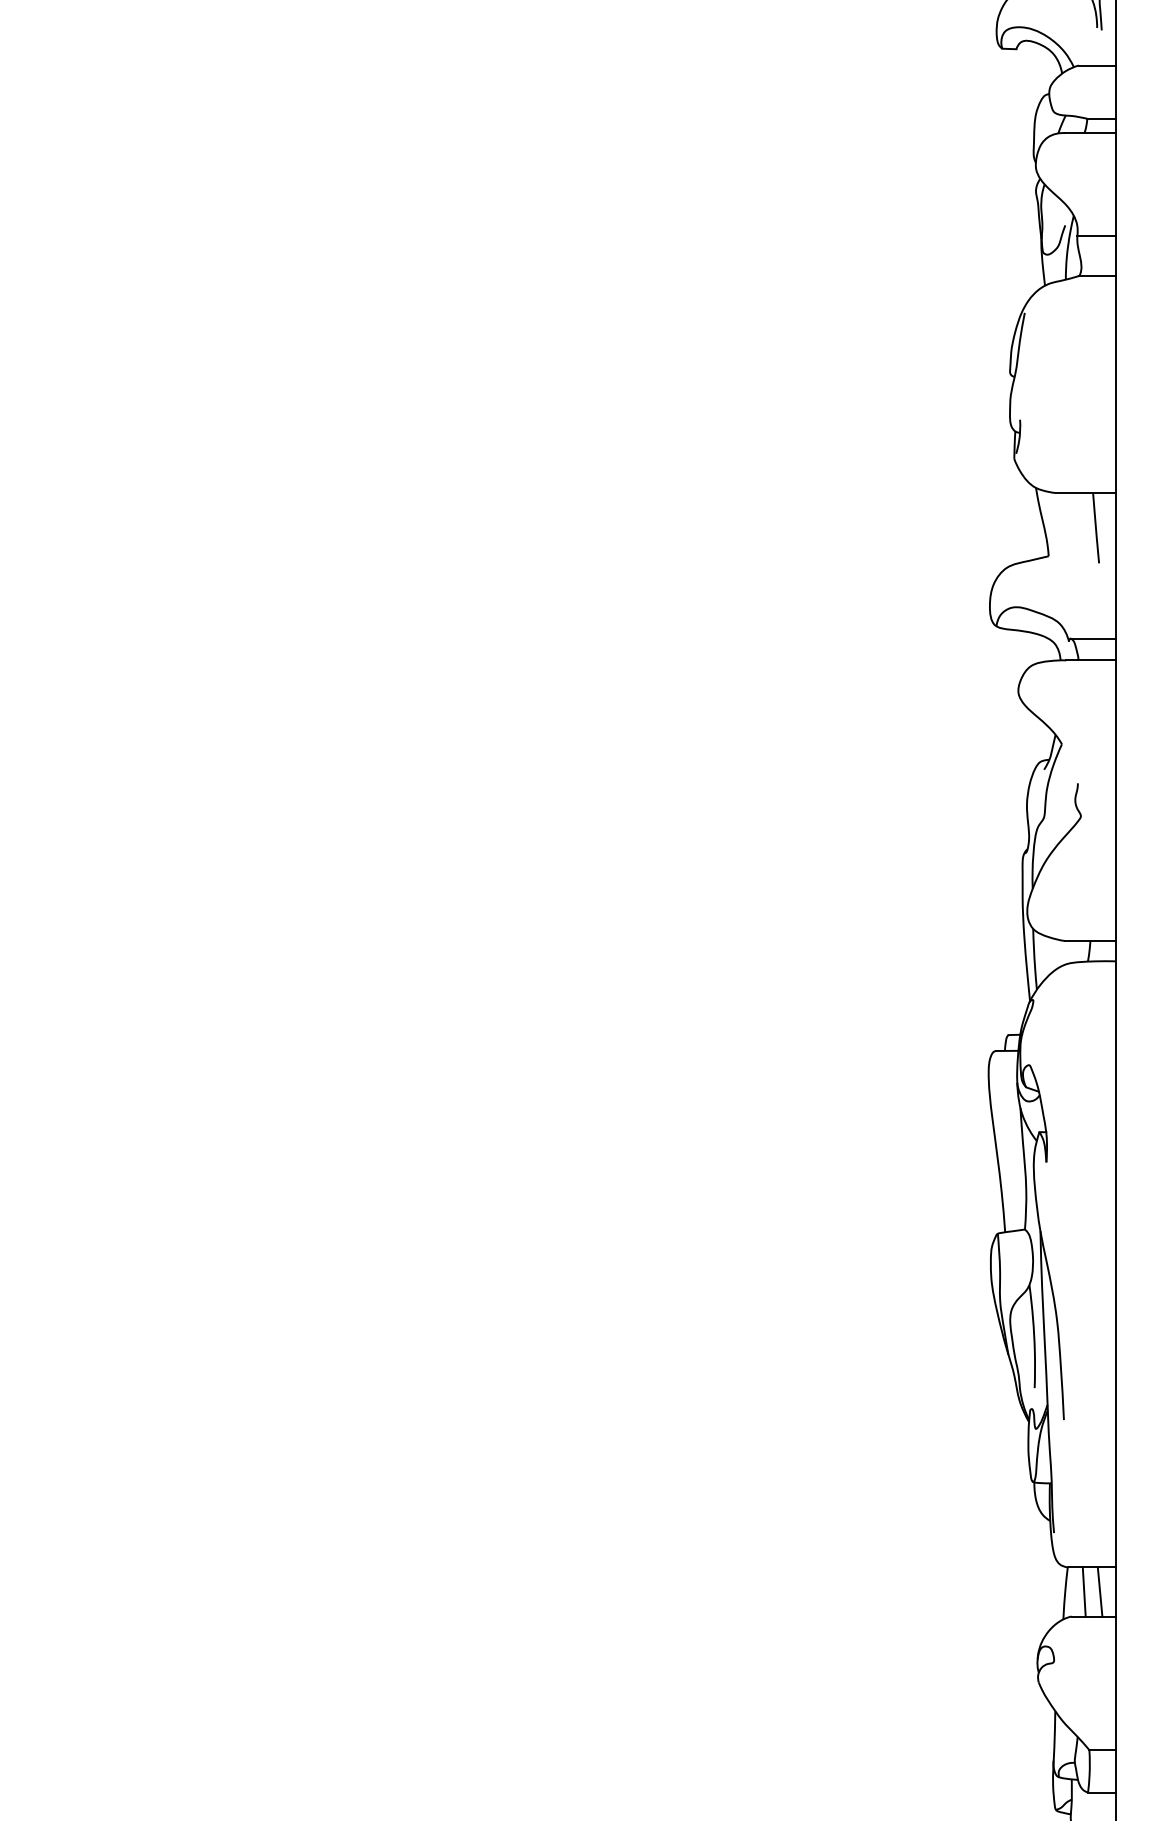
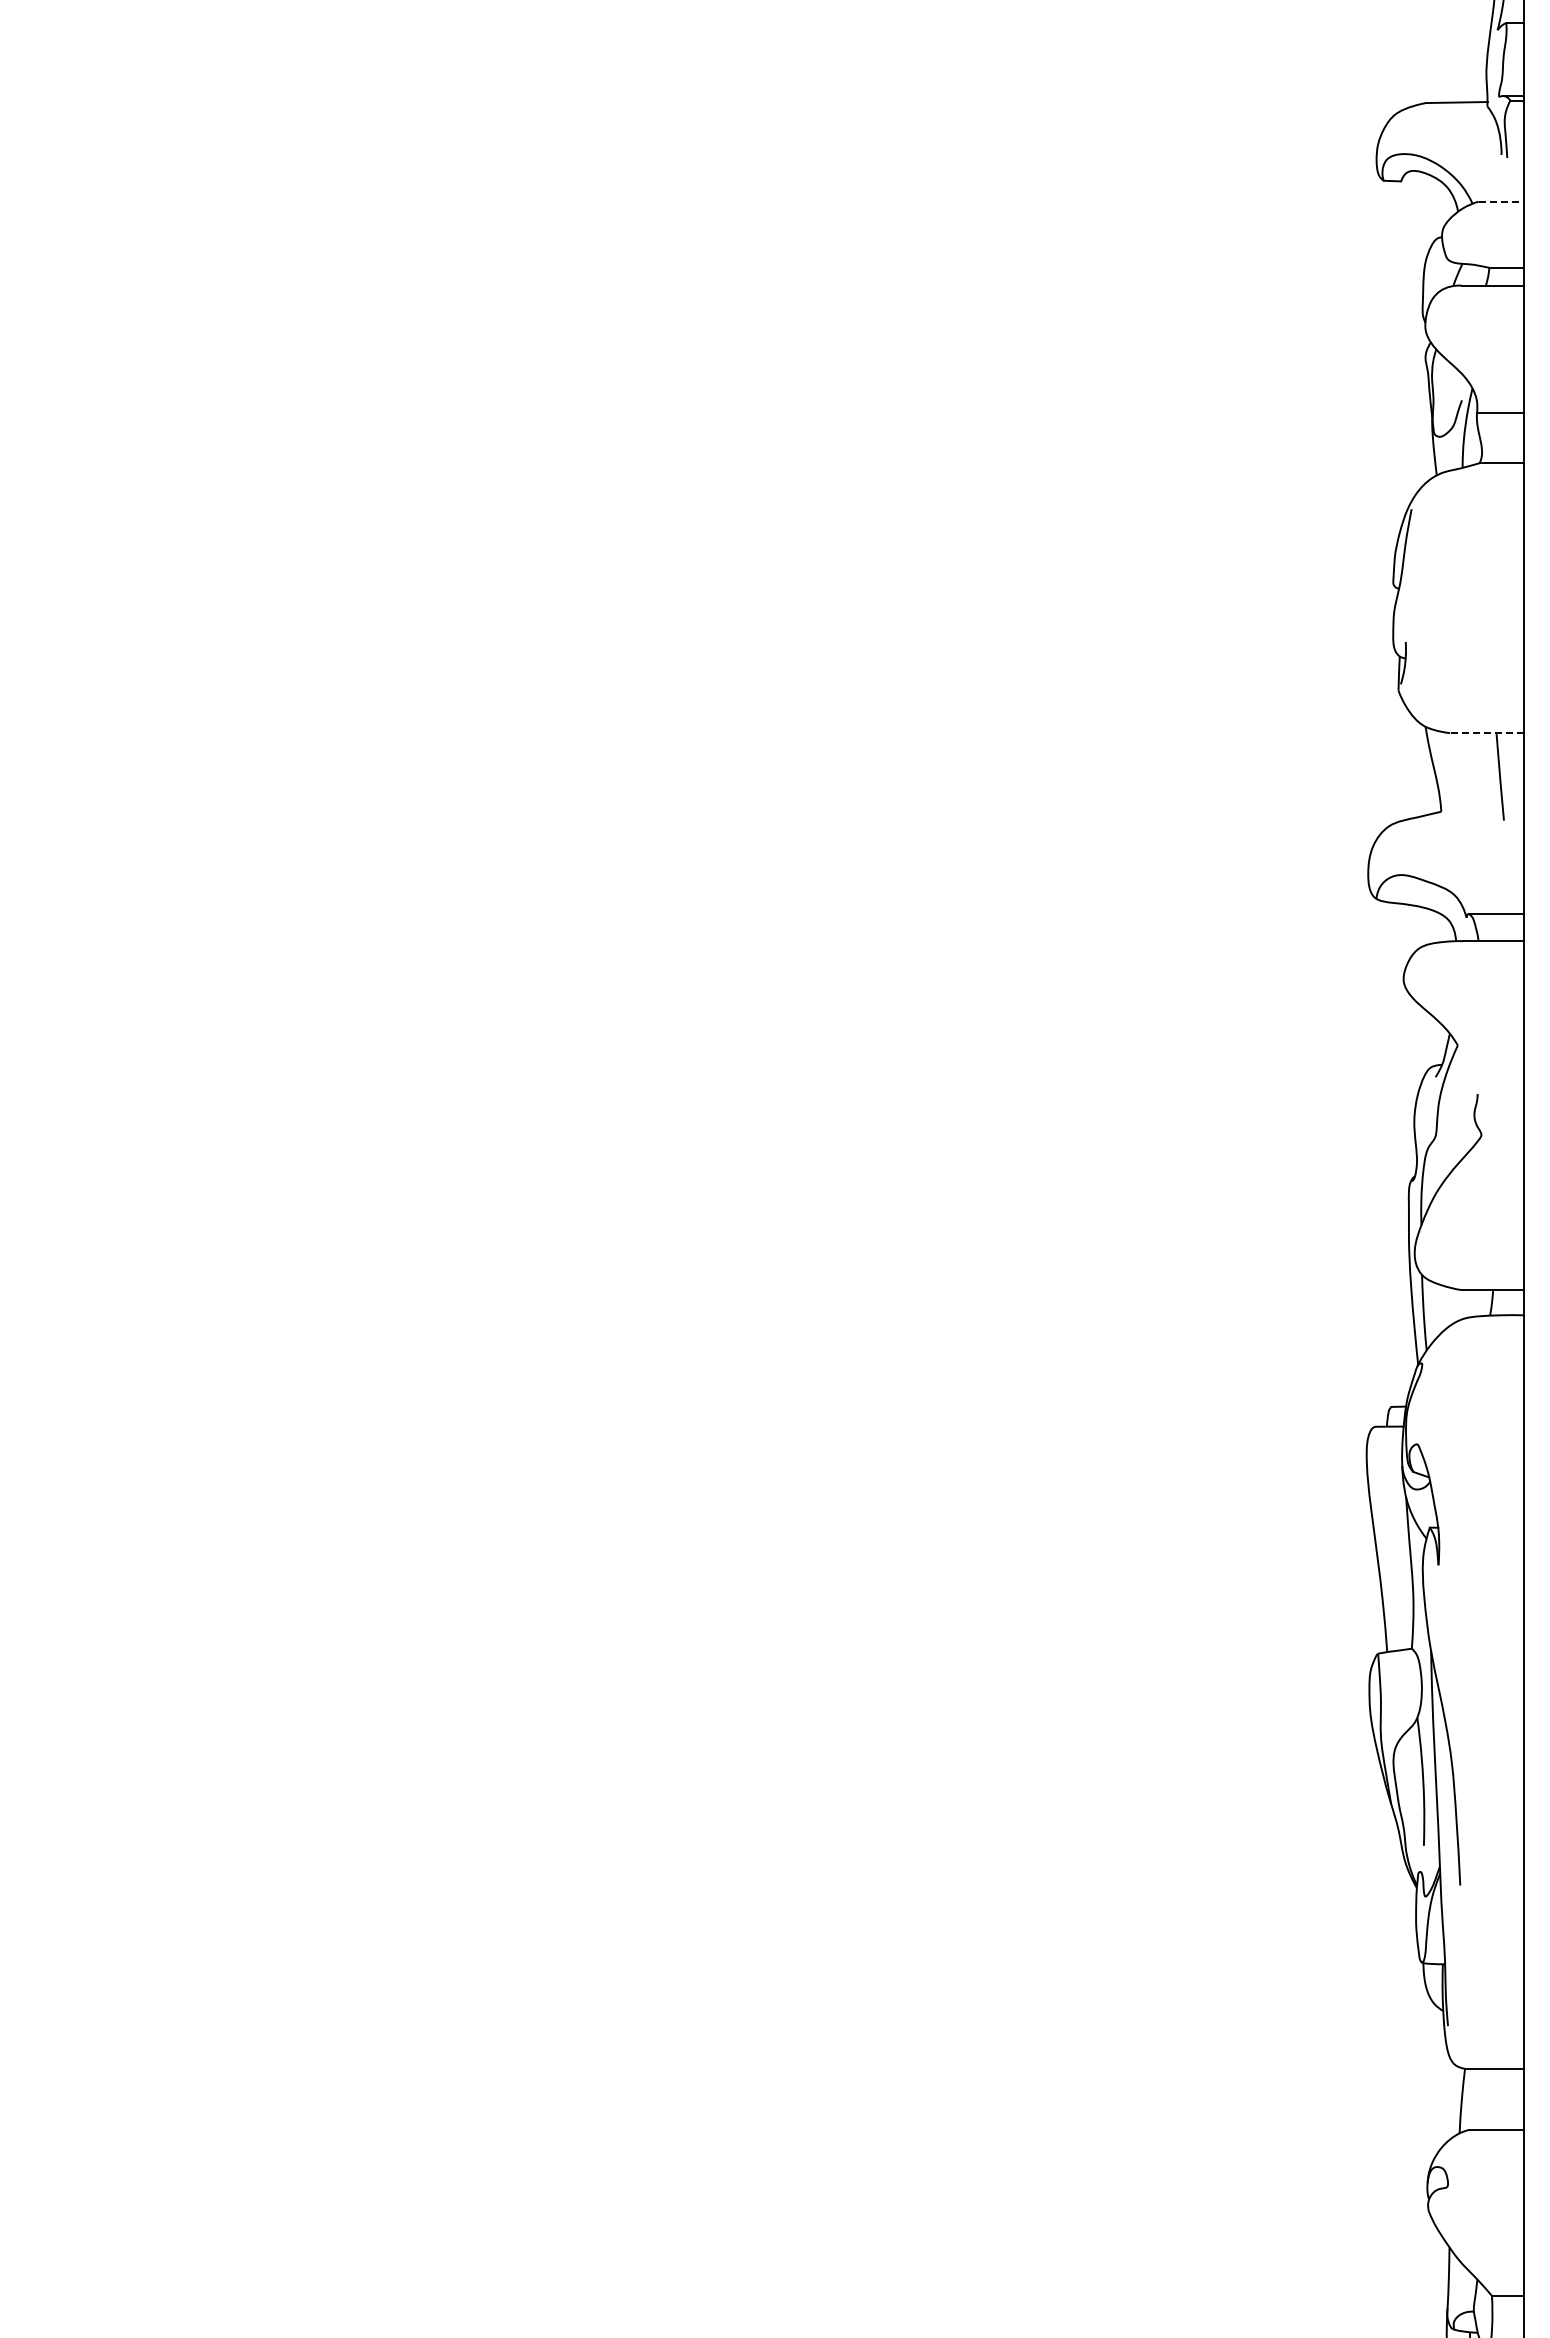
line: (1097, 65) -> (1501, 201), solid -> dashed
line: (1085, 493) -> (1486, 733), solid -> dashed
line: (1084, 1591) -> (1485, 2098), removed
line: (1100, 1592) -> (1505, 2099), removed

